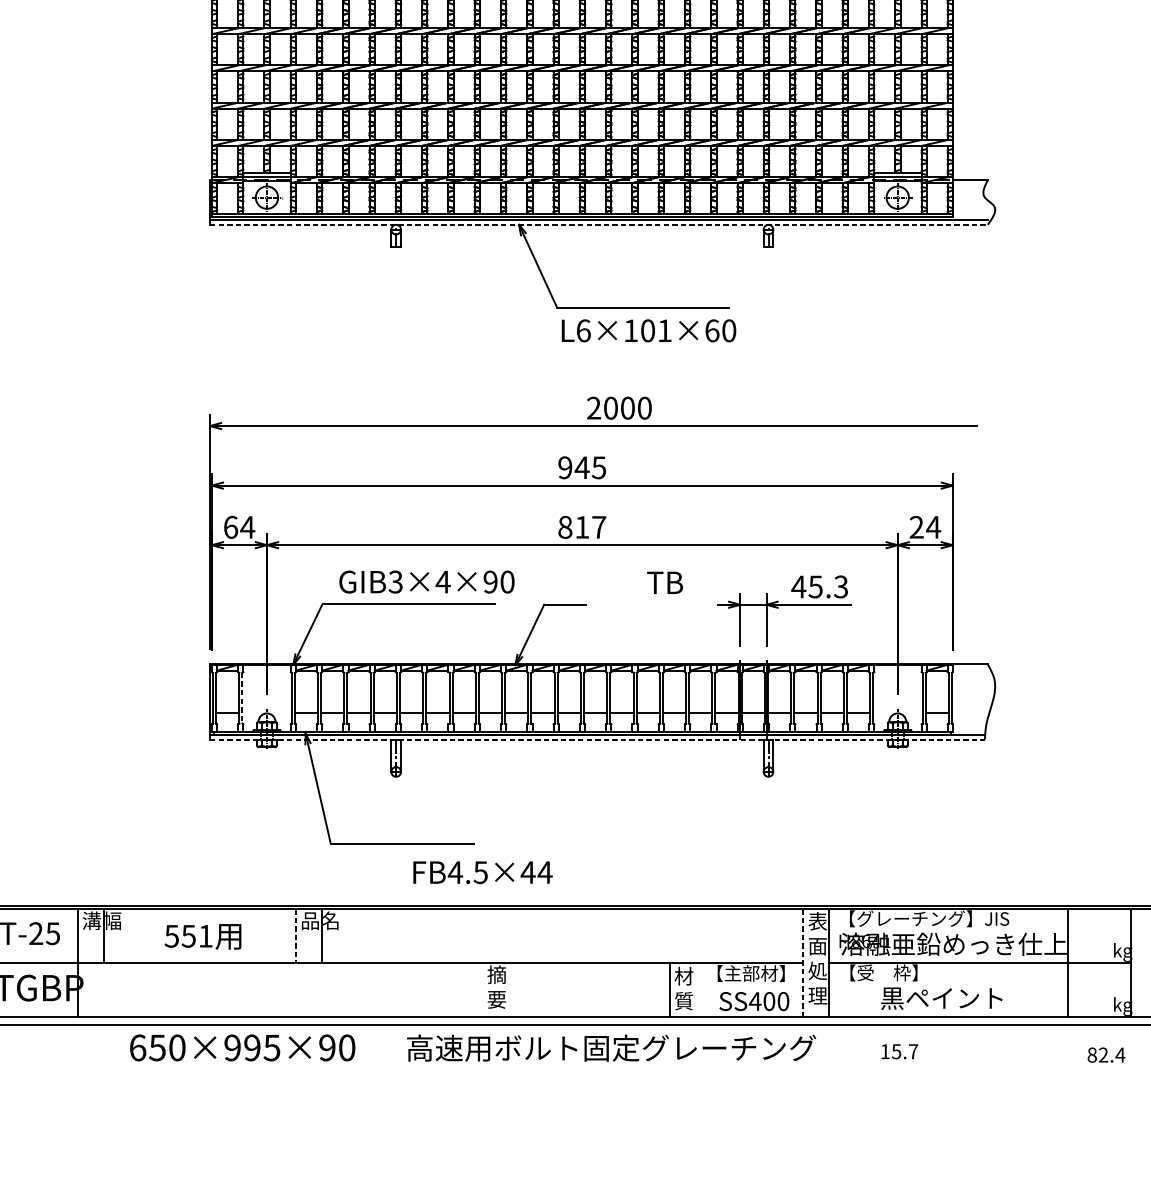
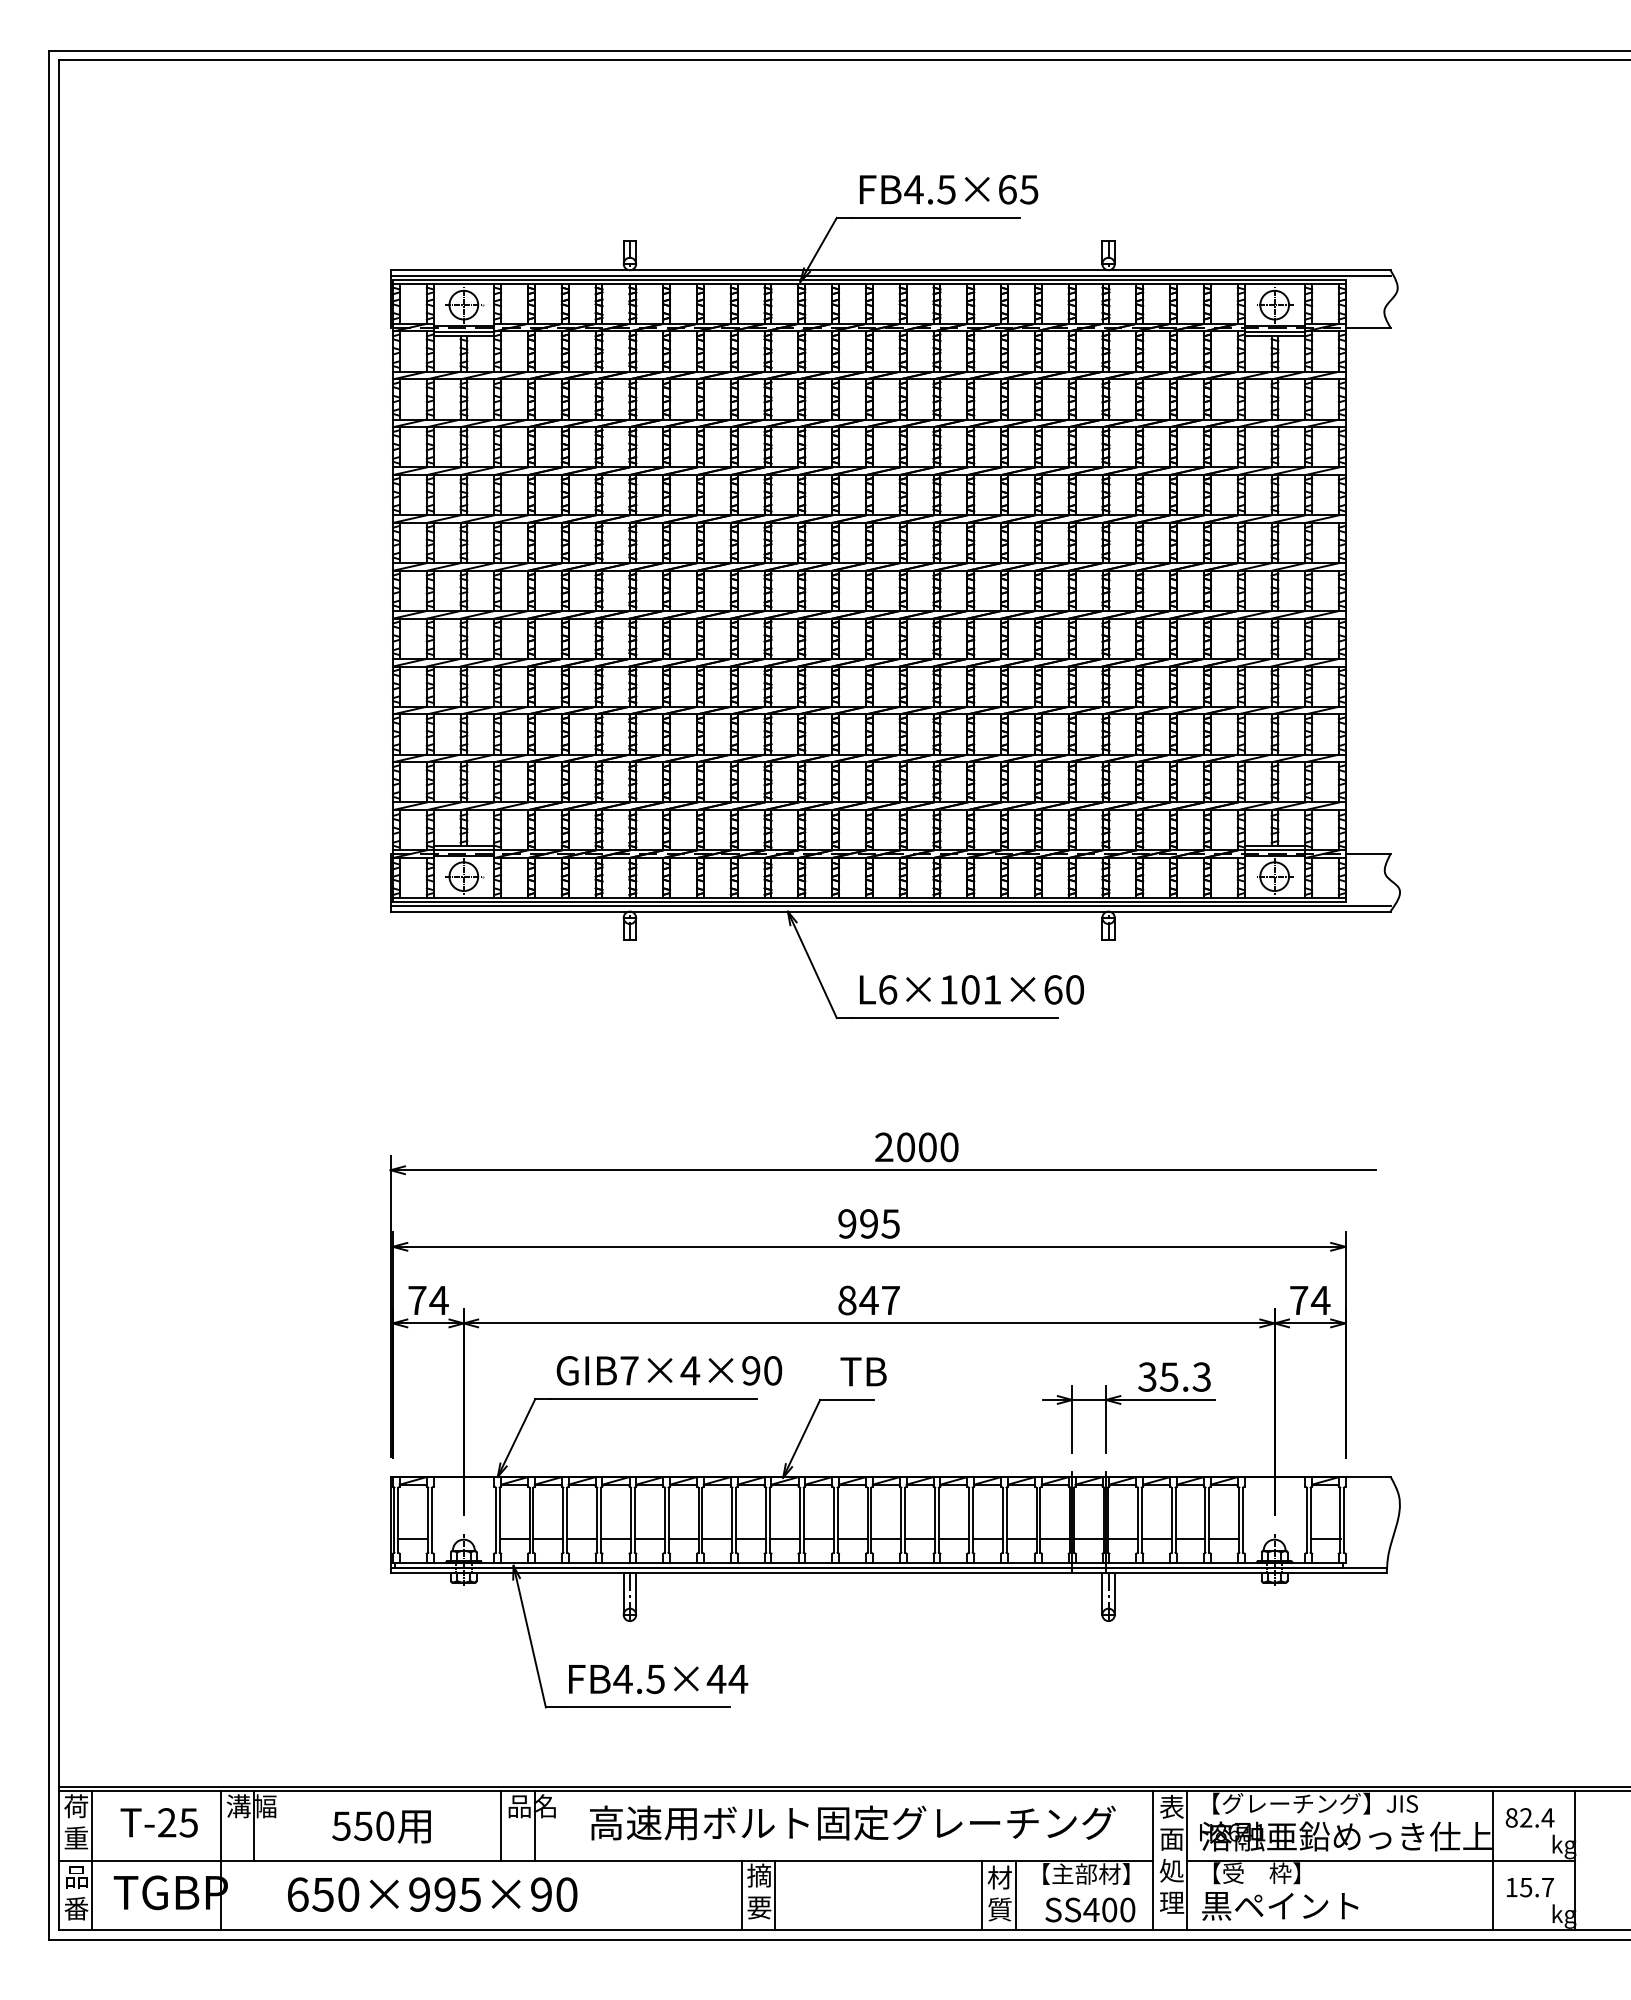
line: (598, 224) -> (890, 911), dashed -> solid
text: (648, 330) -> (971, 989), moved
text: (581, 467) -> (868, 1223), 945 -> 995
text: (917, 526) -> (1299, 1299), 24 -> 74
text: (230, 527) -> (417, 1300), 64 -> 74
text: (581, 527) -> (868, 1300), 817 -> 847
text: (395, 581) -> (629, 1370), GIB3×4×90 -> GIB7×4×90
text: (665, 582) -> (863, 1371), moved
text: (798, 586) -> (1147, 1376), 45.3 -> 35.3
line: (242, 698) -> (432, 1520), dashed -> solid
line: (598, 739) -> (889, 1573), dashed -> solid
text: (482, 872) -> (658, 1679), moved
text: (206, 935) -> (385, 1825), 551 -> 550
line: (296, 936) -> (501, 1826), dashed -> solid
line: (803, 962) -> (1153, 1860), dashed -> solid
line: (482, 990) -> (741, 1895), added
line: (509, 990) -> (775, 1895), added
line: (696, 990) -> (1015, 1895), added
text: (941, 998) -> (1280, 1906), moved
text: (242, 1047) -> (432, 1894), moved
text: (611, 1047) -> (852, 1822), moved
text: (899, 1051) -> (1530, 1887), moved
text: (1106, 1054) -> (1529, 1817), moved

